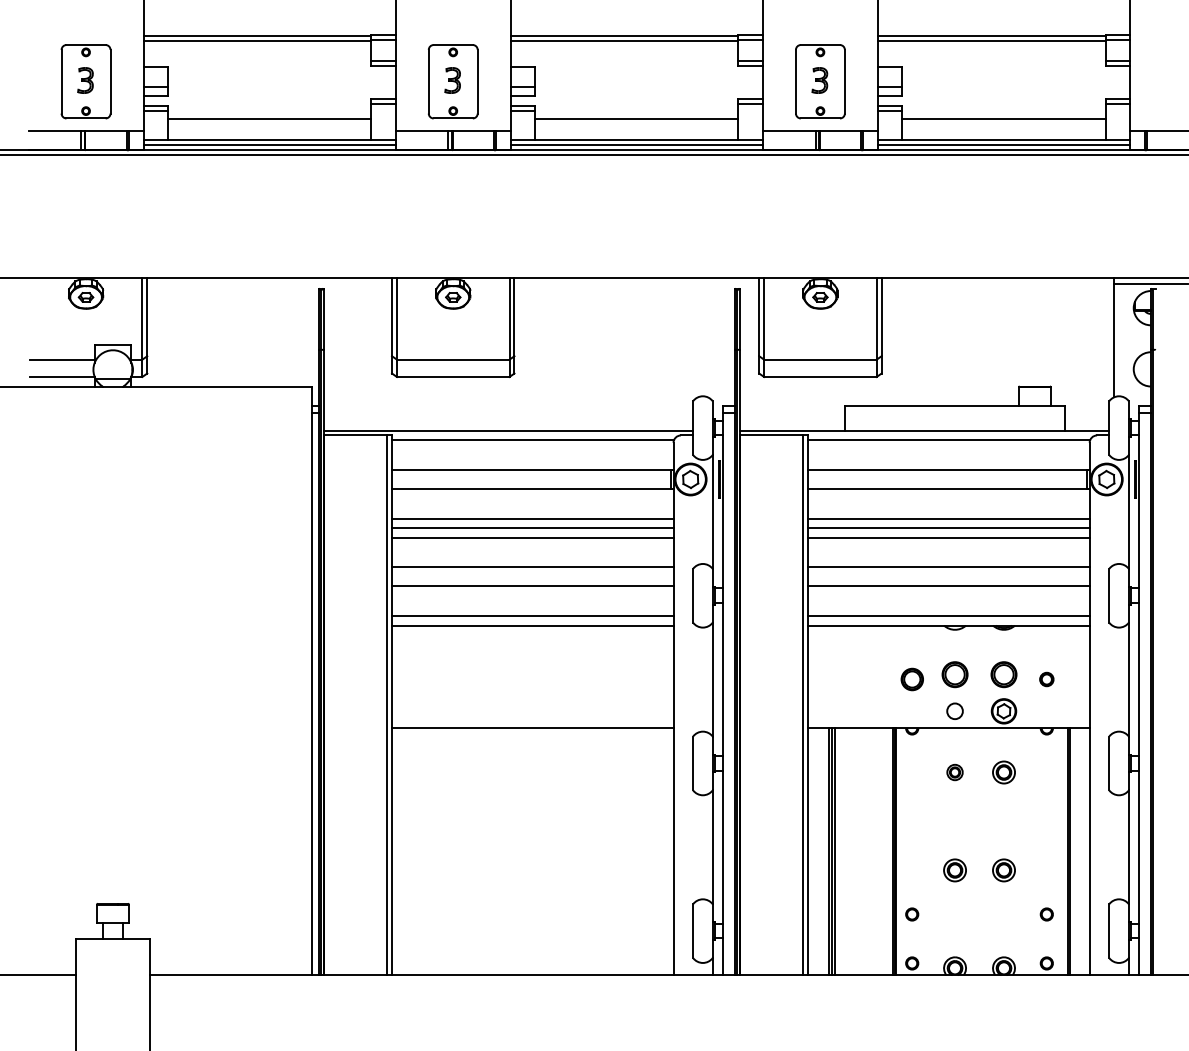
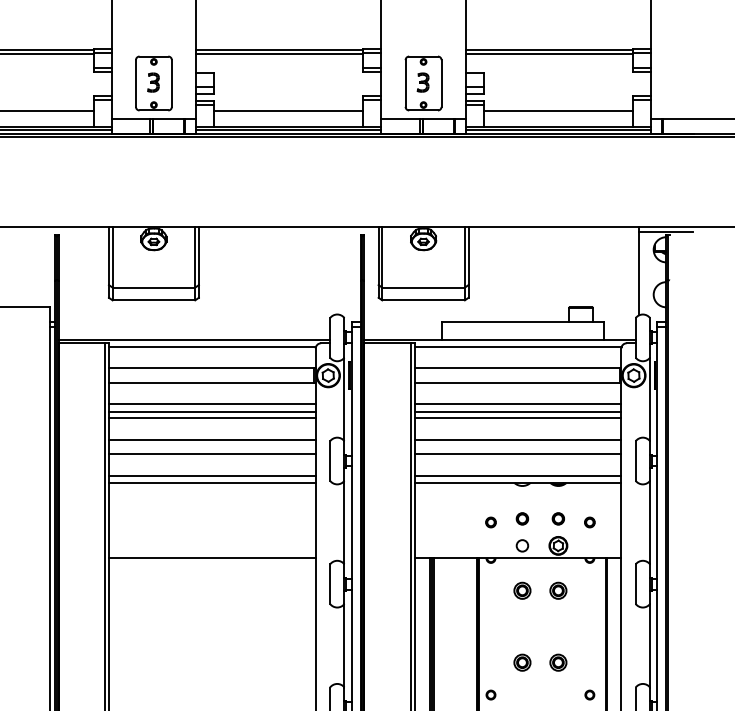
part: (954, 674) -> (522, 518), size x0.62
part: (1003, 674) -> (558, 518), size x0.62
part: (911, 679) -> (490, 522), size x0.62
part: (954, 772) -> (522, 590), size x1.43

